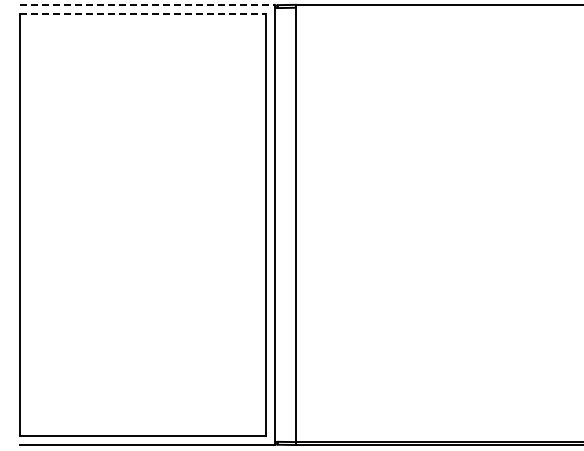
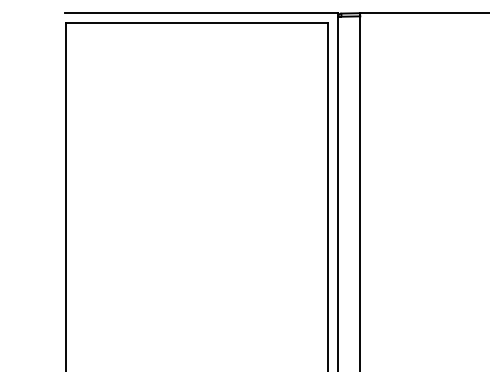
line: (147, 4) -> (201, 12), dashed -> solid
line: (143, 14) -> (197, 23), dashed -> solid

